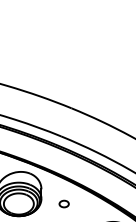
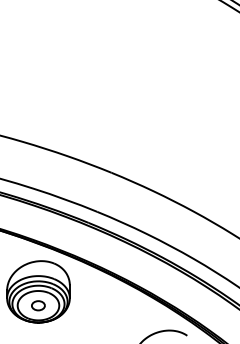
part: (64, 203) -> (38, 305), moved

